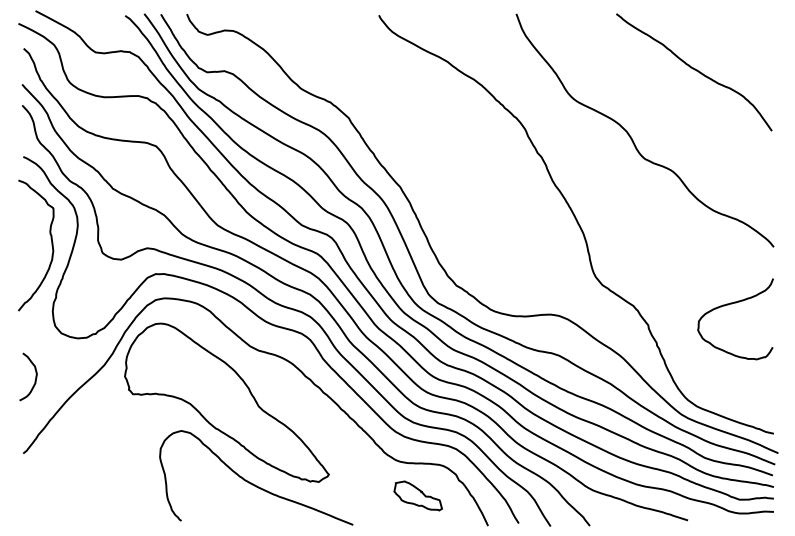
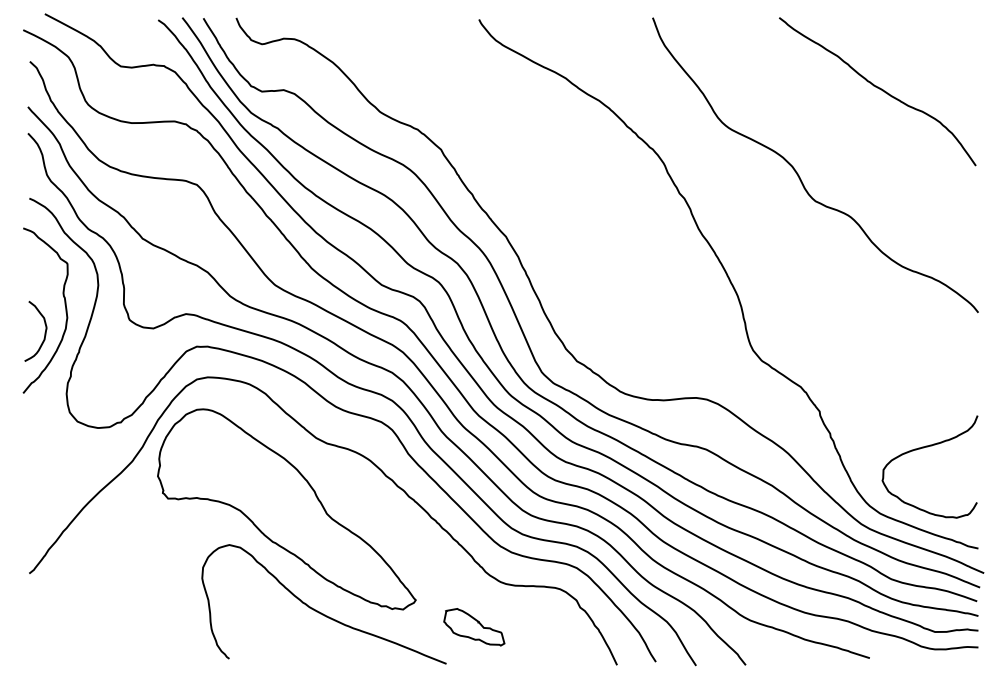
curve: (732, 304) -> (926, 448), moved
curve: (35, 376) -> (44, 330), moved
part: (417, 495) -> (473, 626), moved

